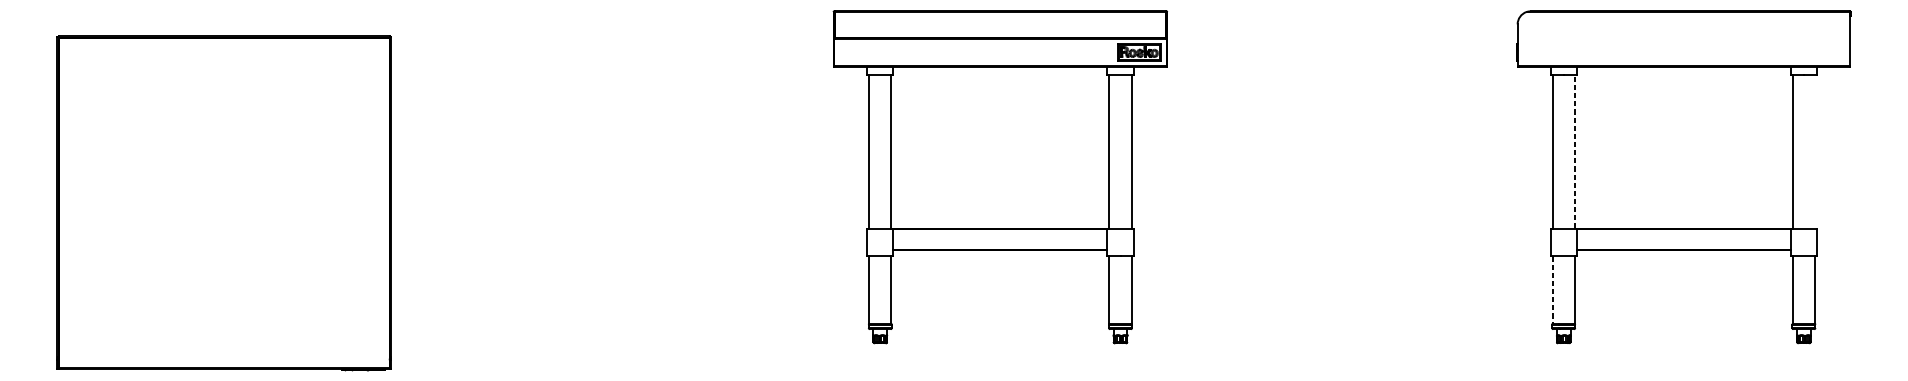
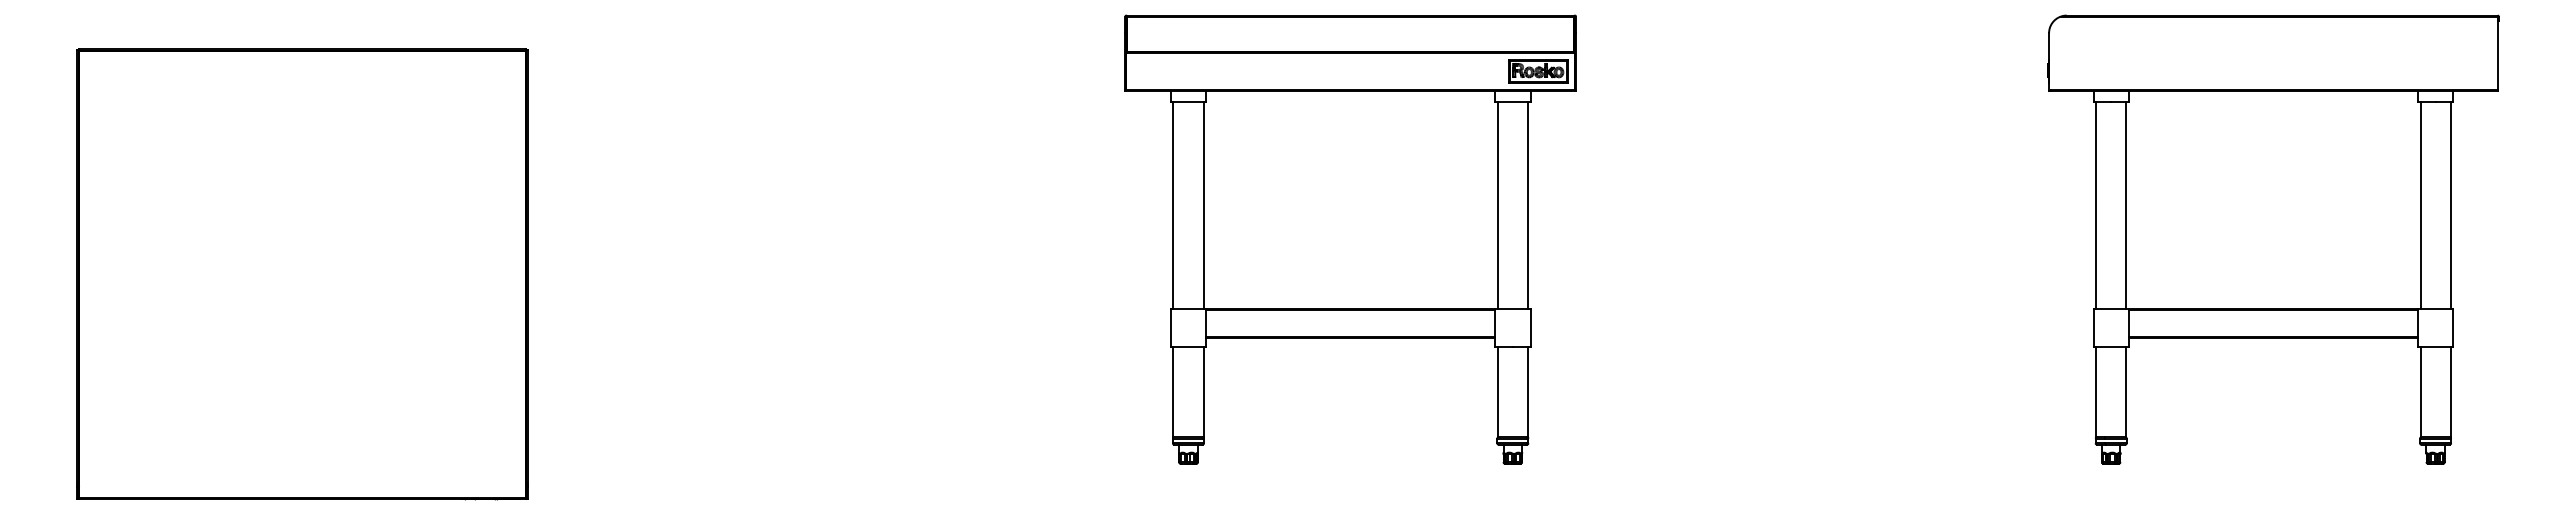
line: (1574, 151) -> (2126, 205), dashed -> solid
line: (1814, 151) -> (2450, 204), added
line: (1552, 290) -> (2096, 392), dashed -> solid

